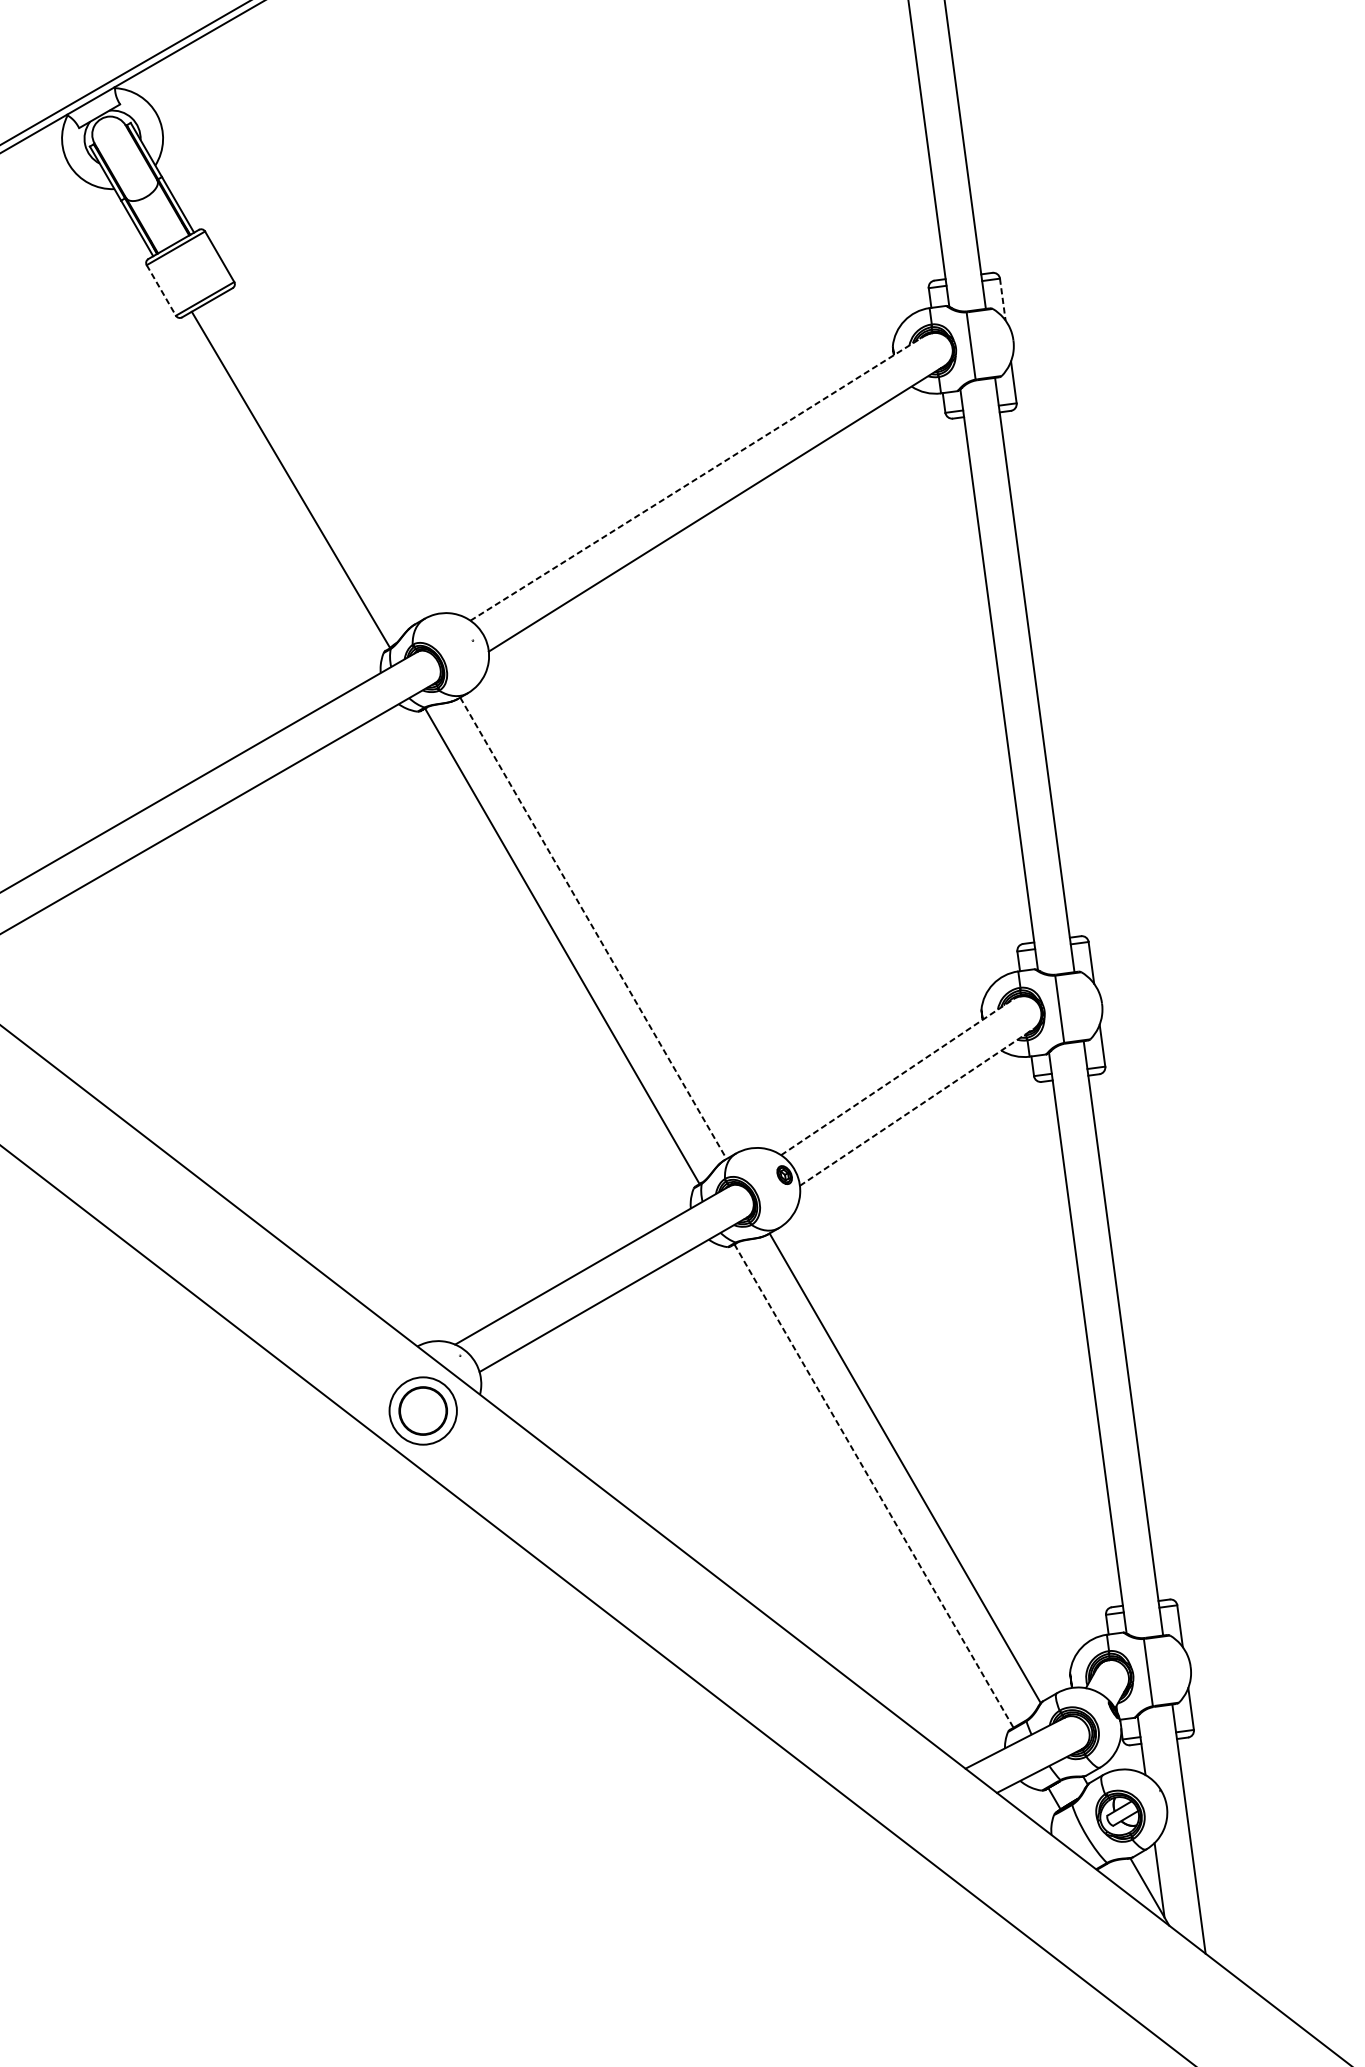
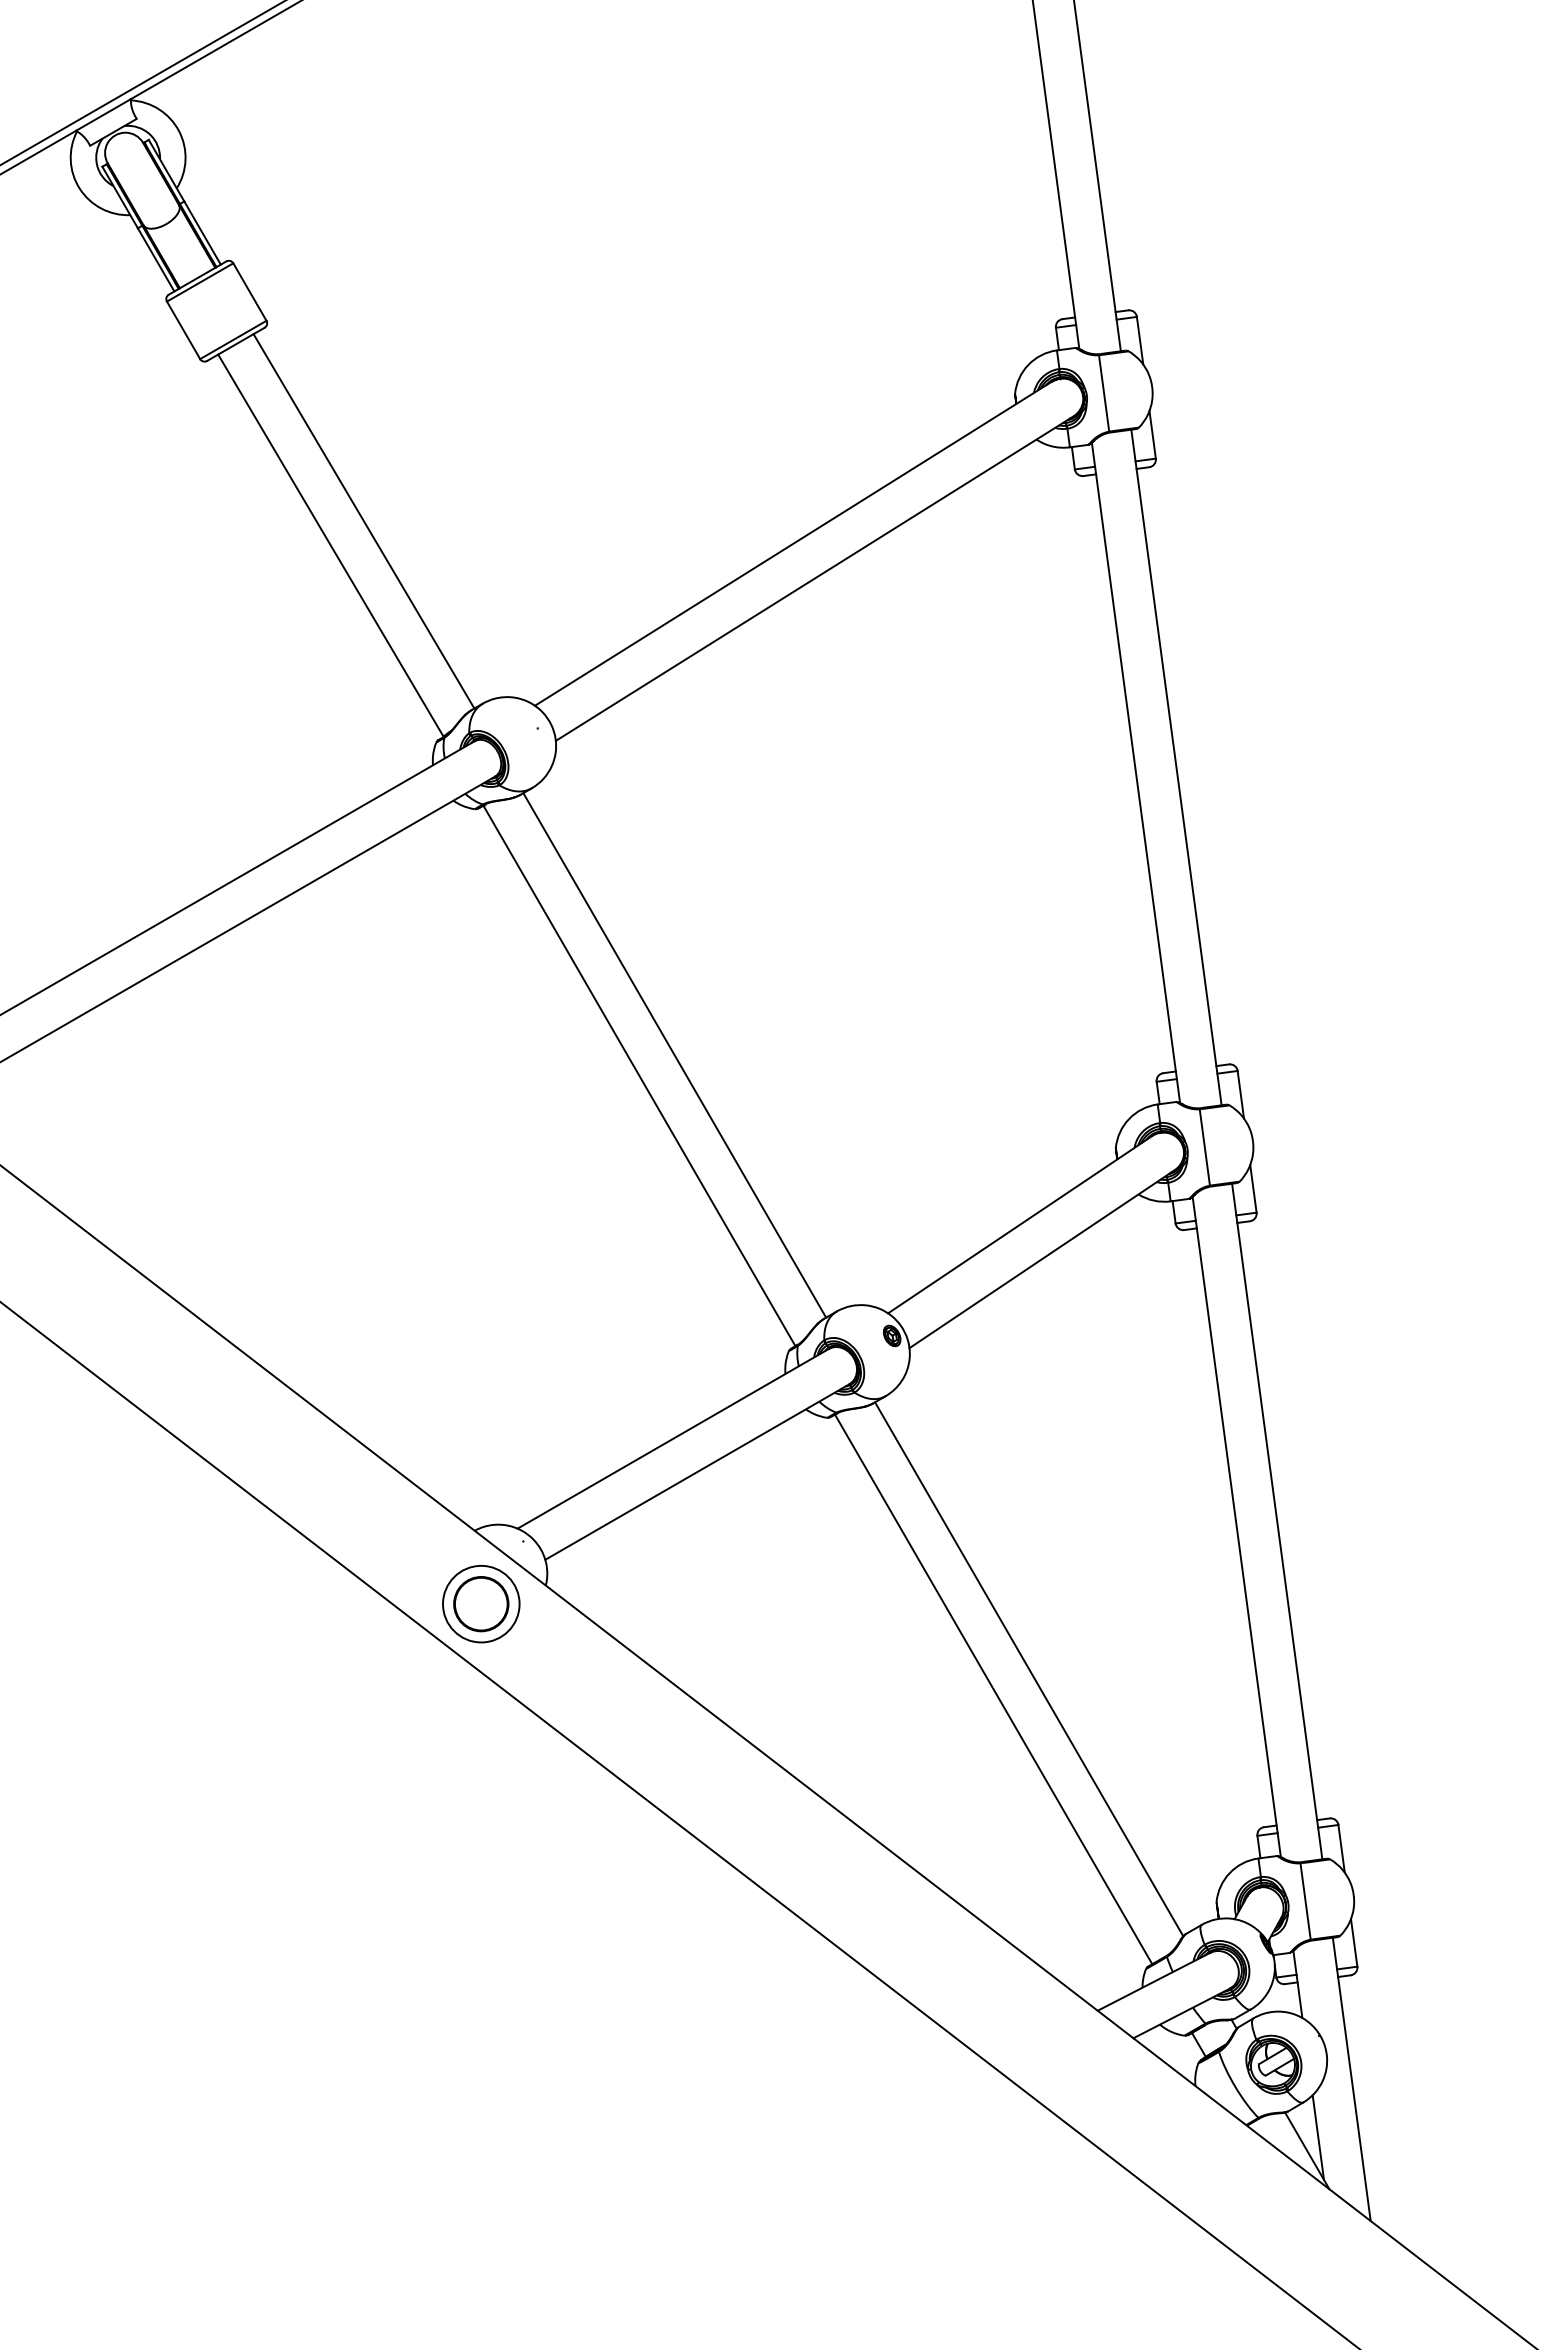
line: (161, 290) -> (183, 330), dashed -> solid
line: (1003, 300) -> (1140, 341), dashed -> solid
line: (319, 458) -> (363, 521), added
line: (697, 477) -> (793, 543), dashed -> solid
line: (593, 928) -> (674, 1055), dashed -> solid
line: (897, 1077) -> (1020, 1224), dashed -> solid
line: (916, 1107) -> (1042, 1259), dashed -> solid
line: (873, 1486) -> (993, 1689), dashed -> solid

